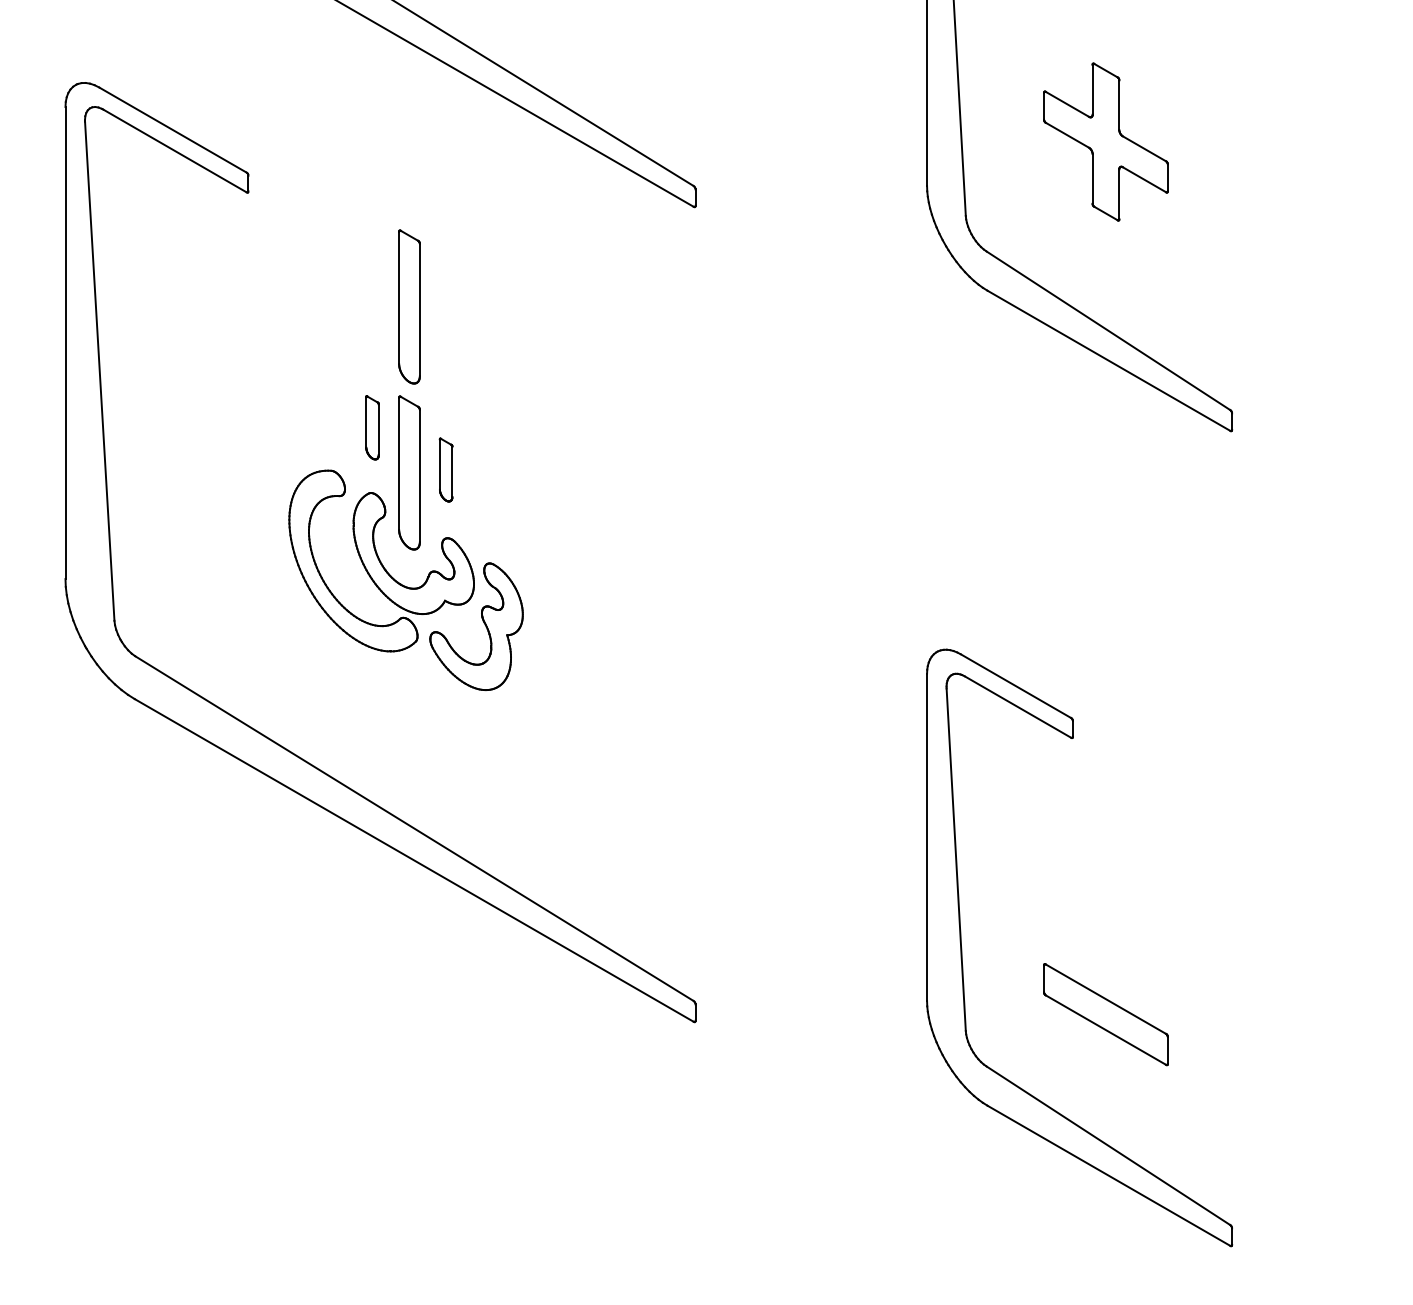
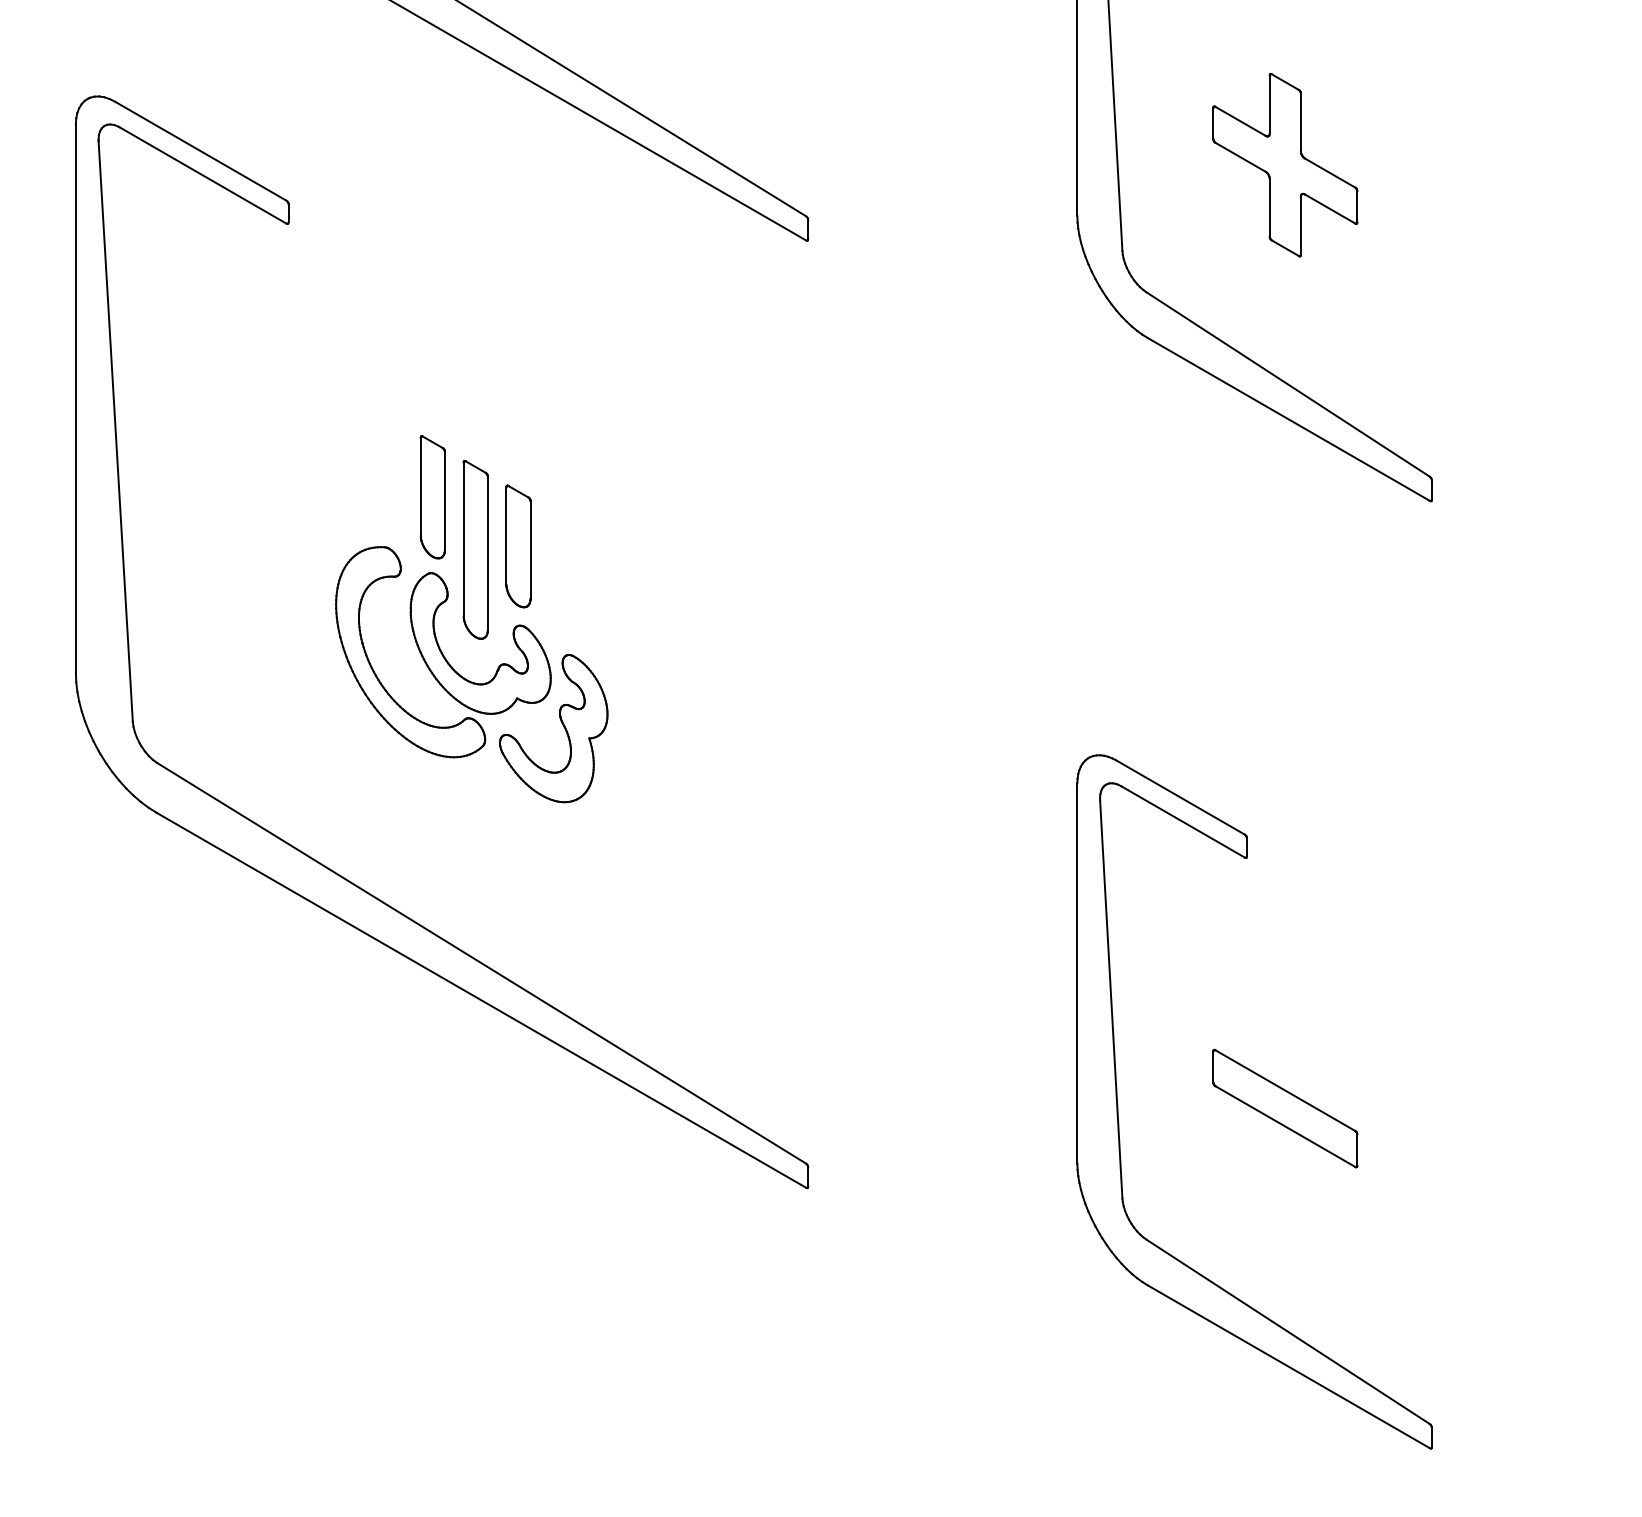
part: (409, 306) -> (475, 356), removed
part: (372, 427) -> (432, 496), size x1.67
part: (445, 469) -> (517, 545), size x1.67
part: (1105, 1014) -> (1284, 1108), moved

